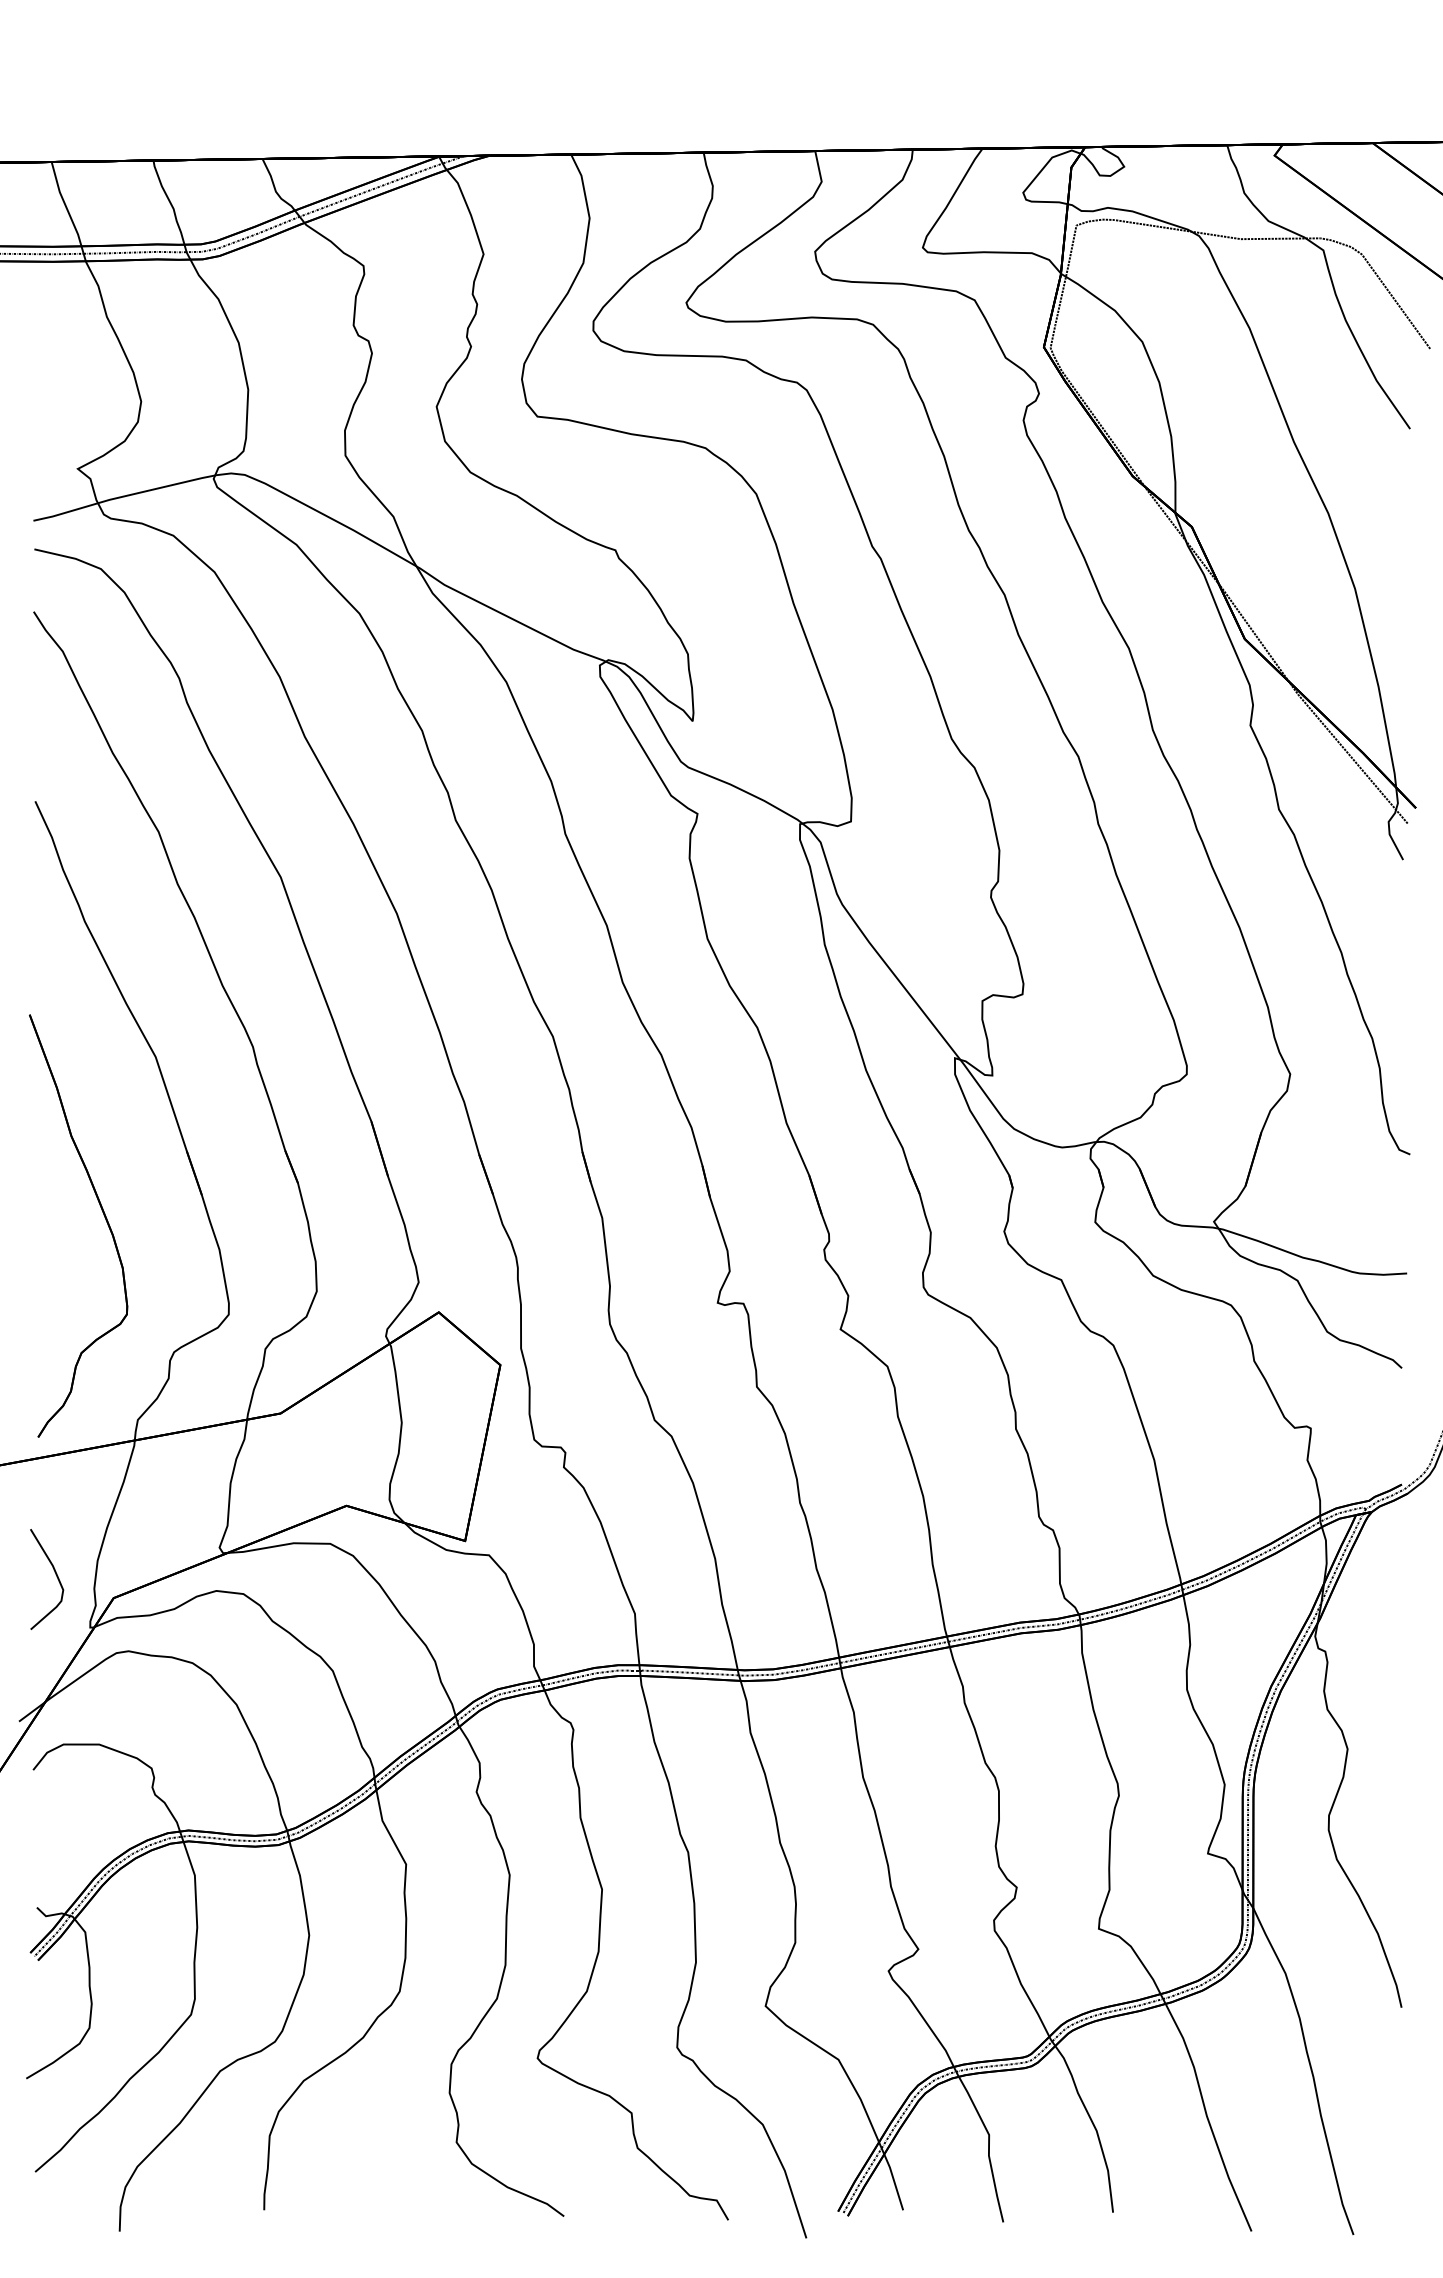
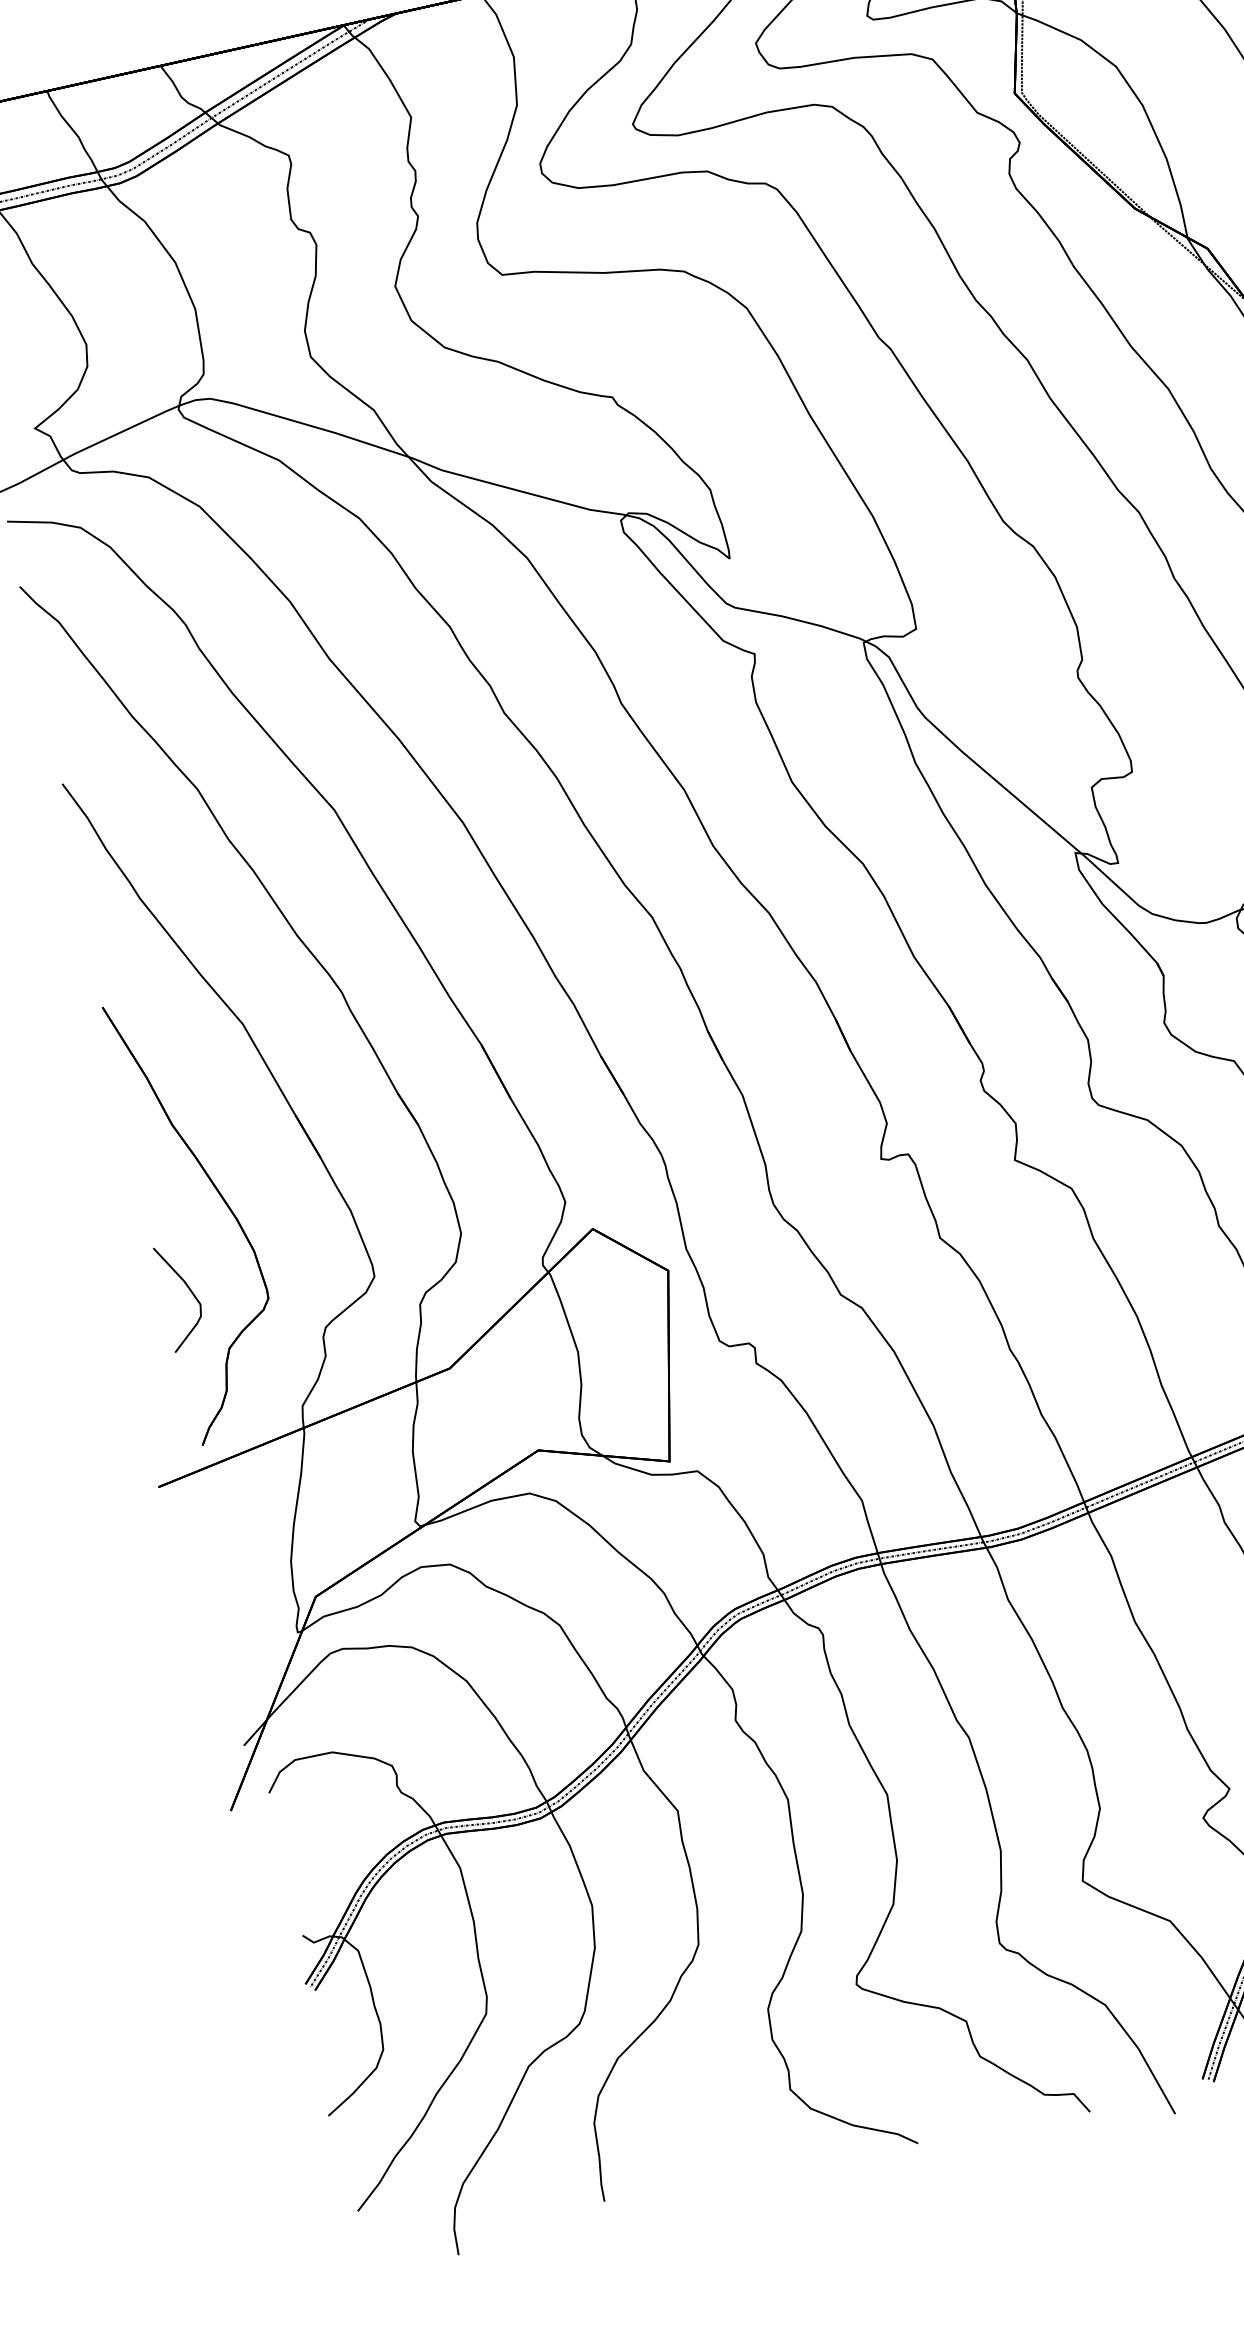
curve: (56, 1577) -> (190, 1292), moved

